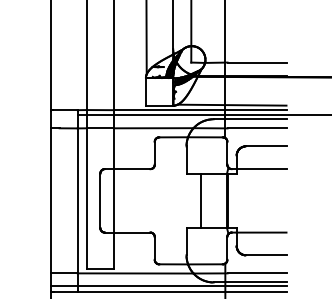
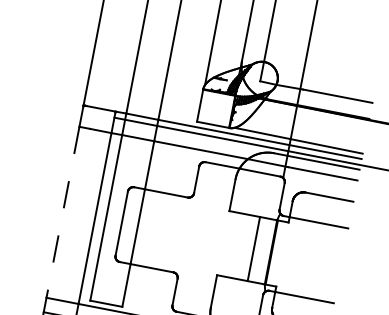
line: (50, 200) -> (63, 211), solid -> dashed
line: (200, 200) -> (253, 248), moved

